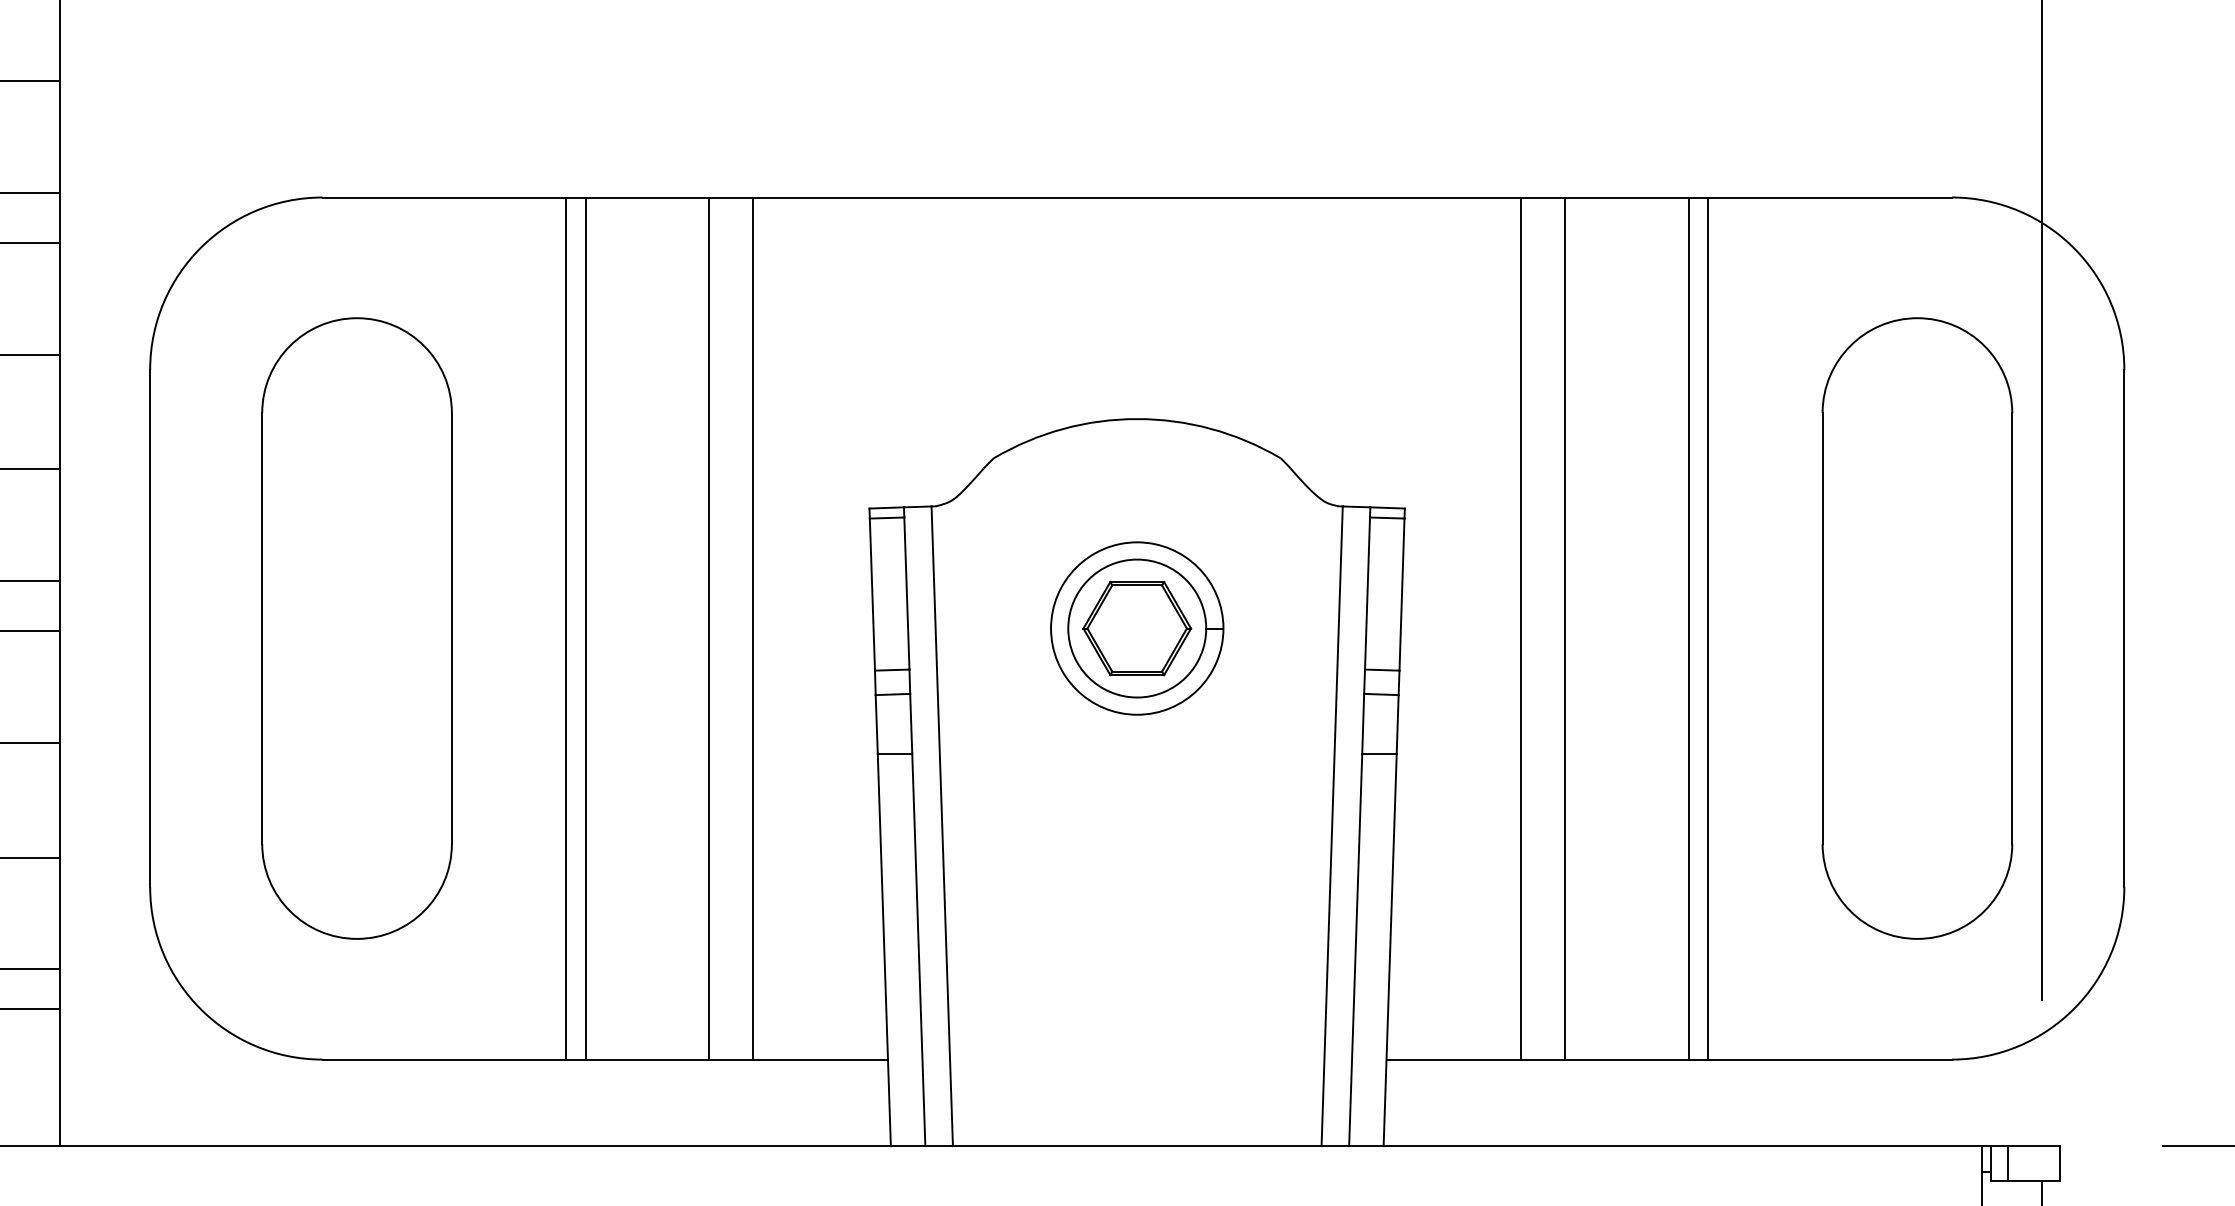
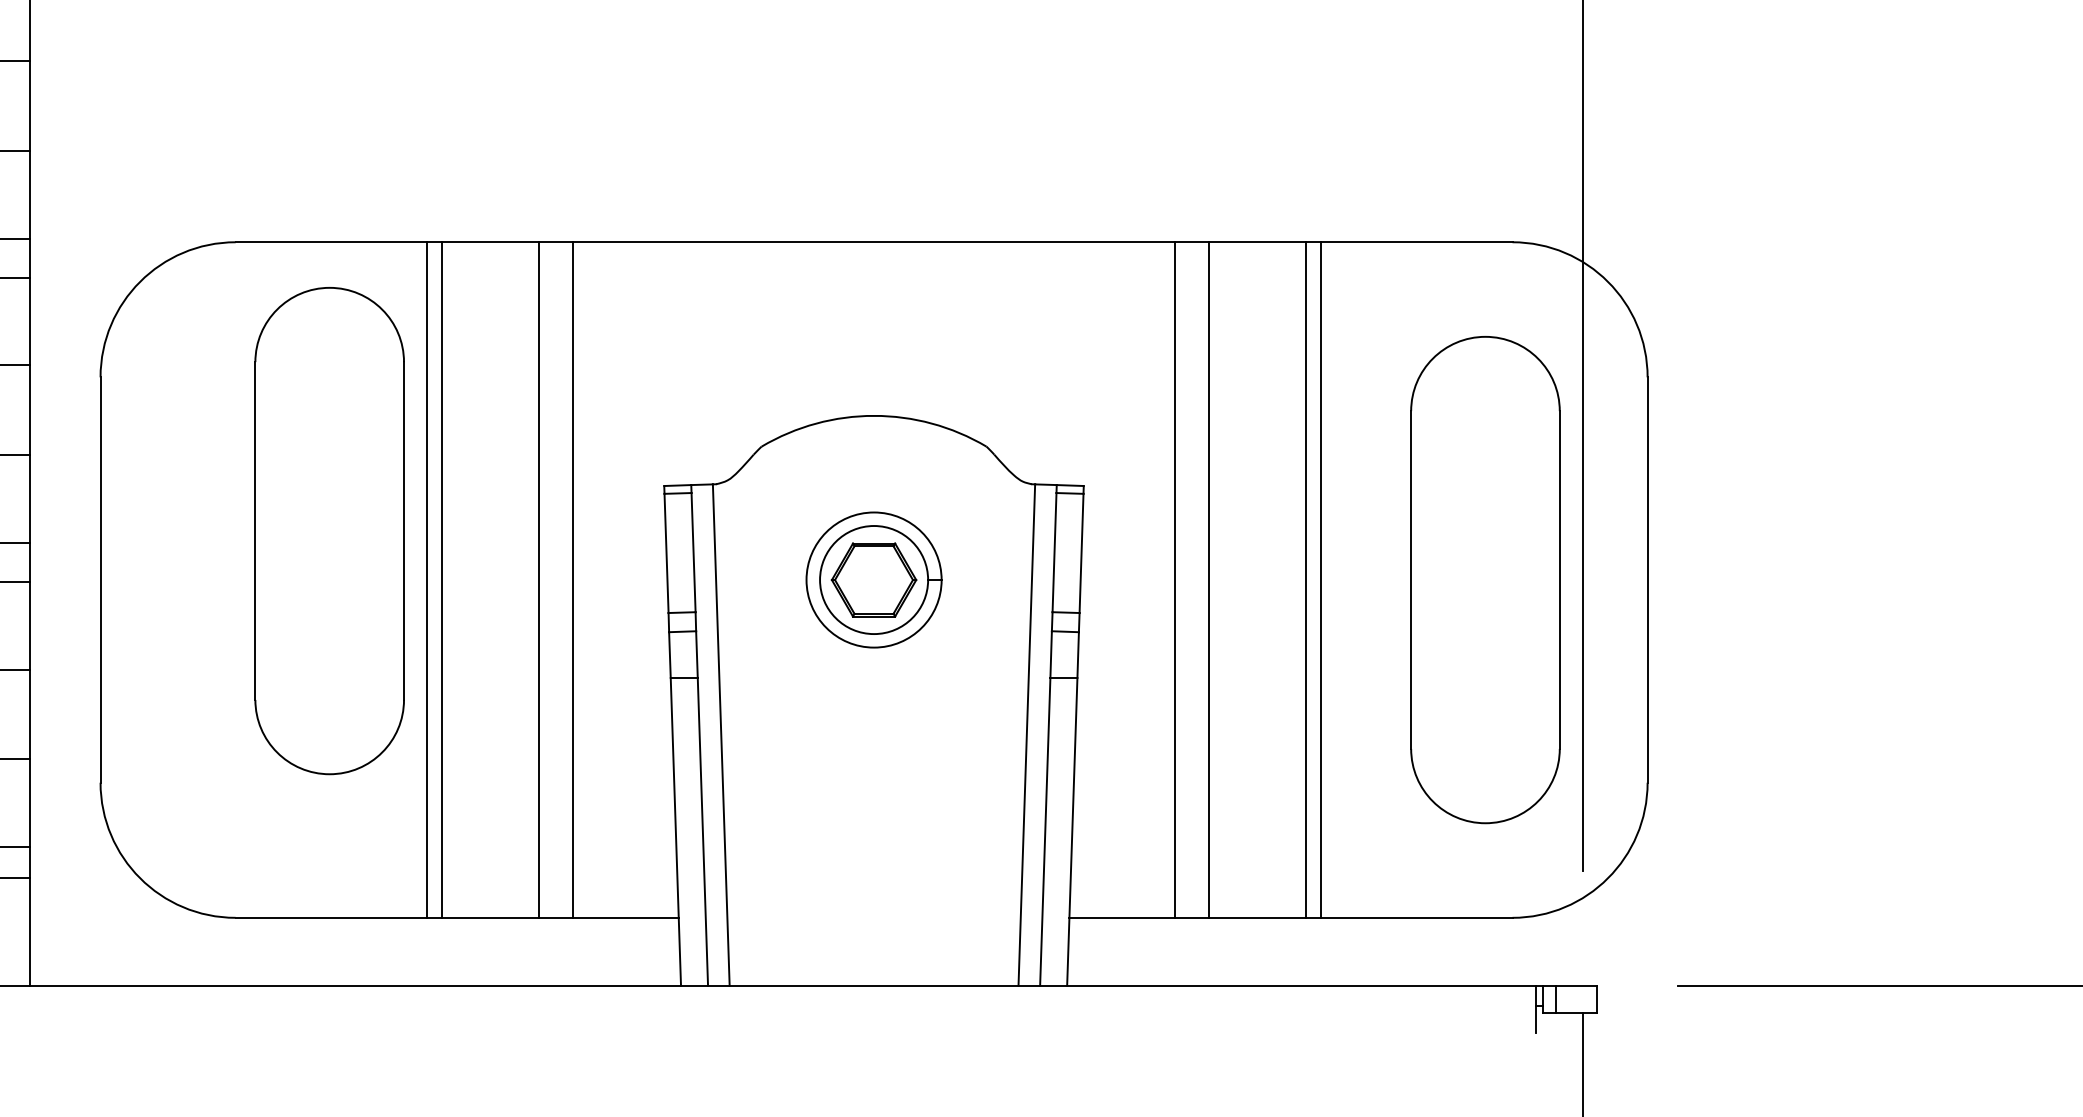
part: (356, 629) -> (329, 531), moved

